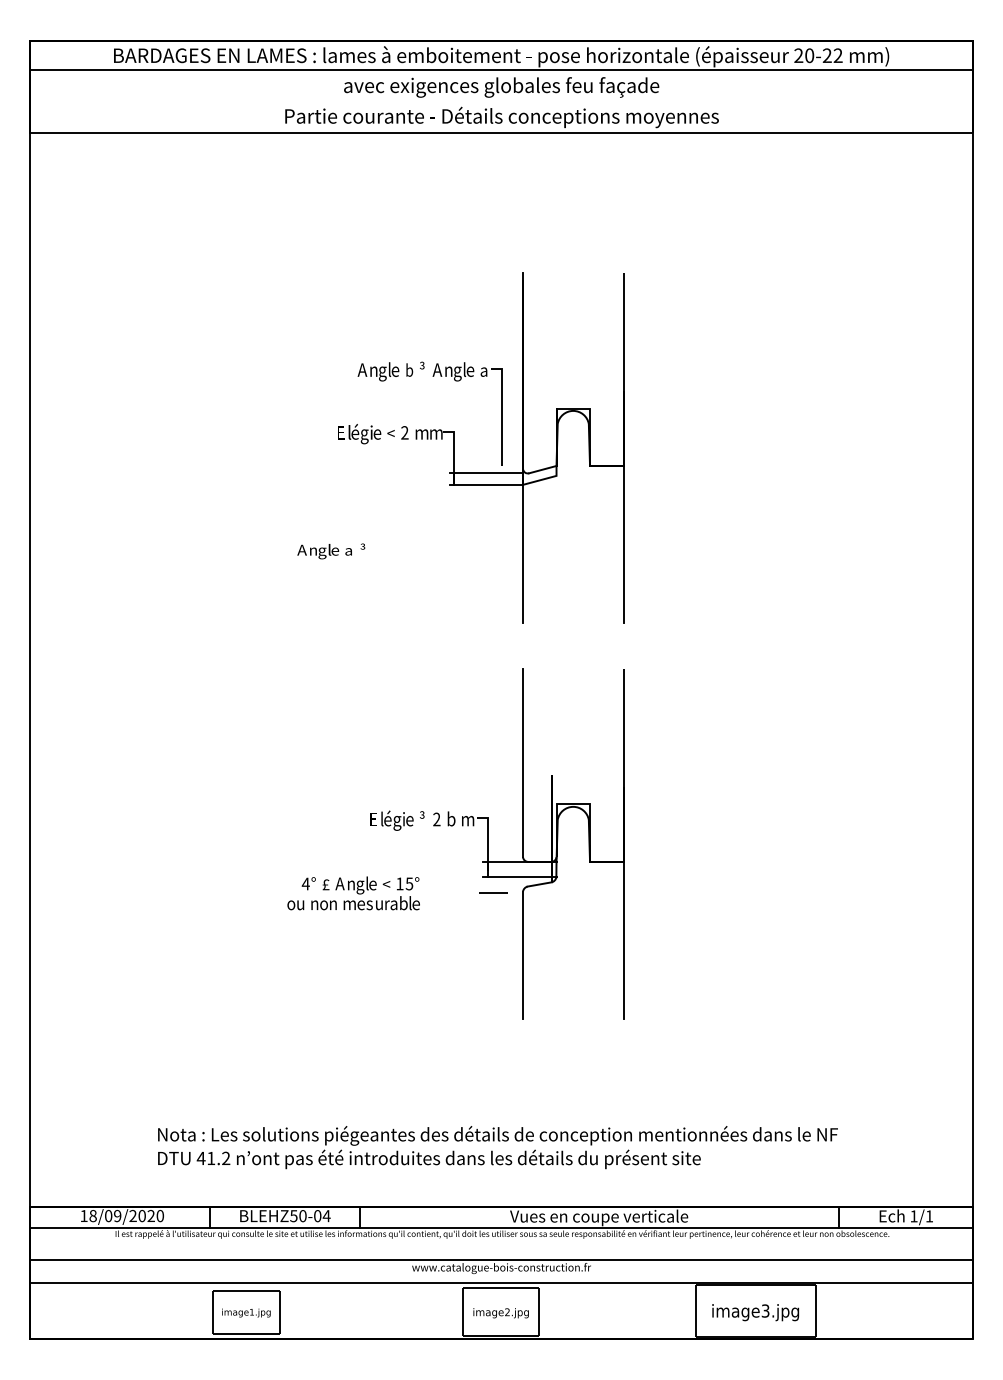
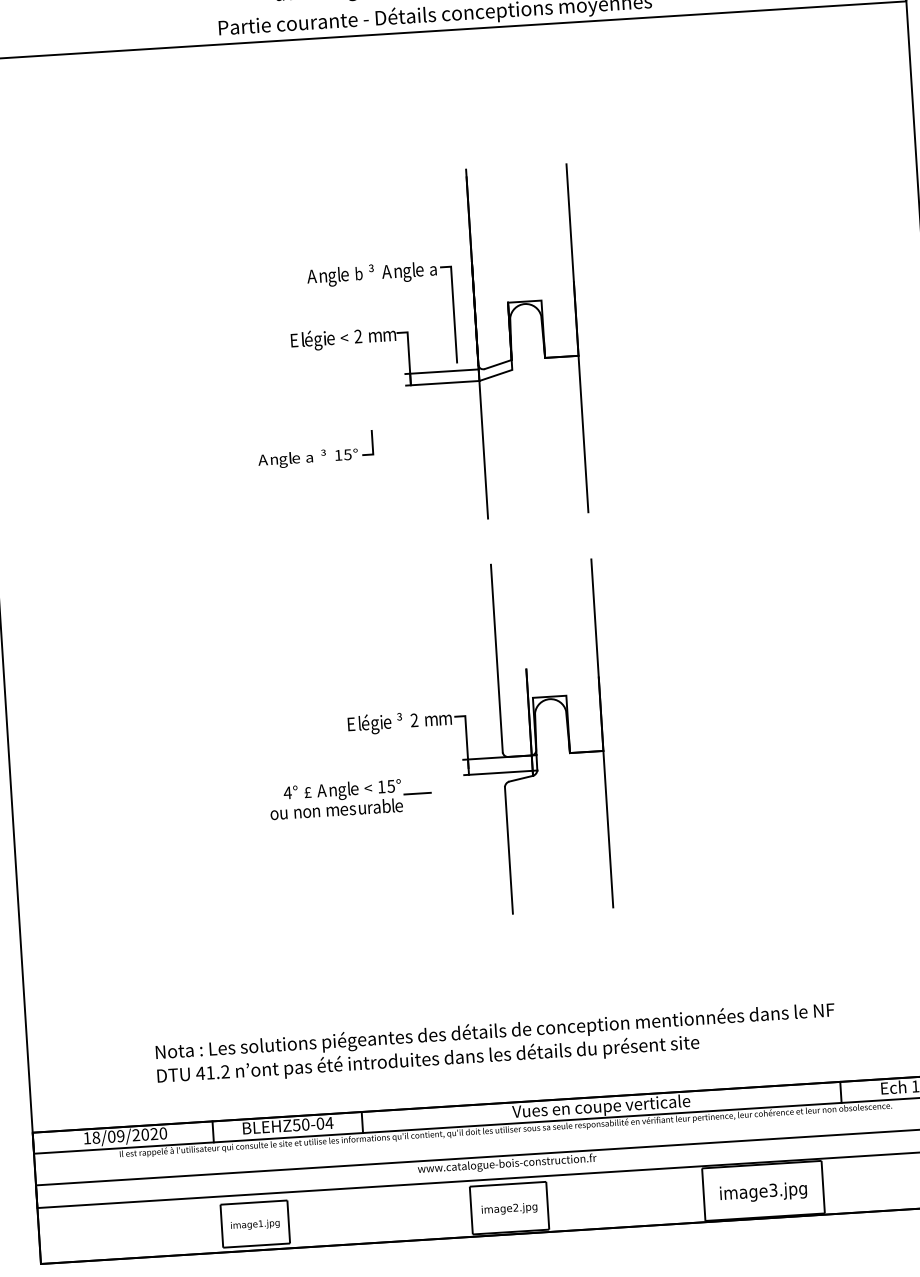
part: (393, 541) -> (353, 445), added
text: (453, 818) -> (430, 718), b -> m
line: (493, 892) -> (417, 793), moved

